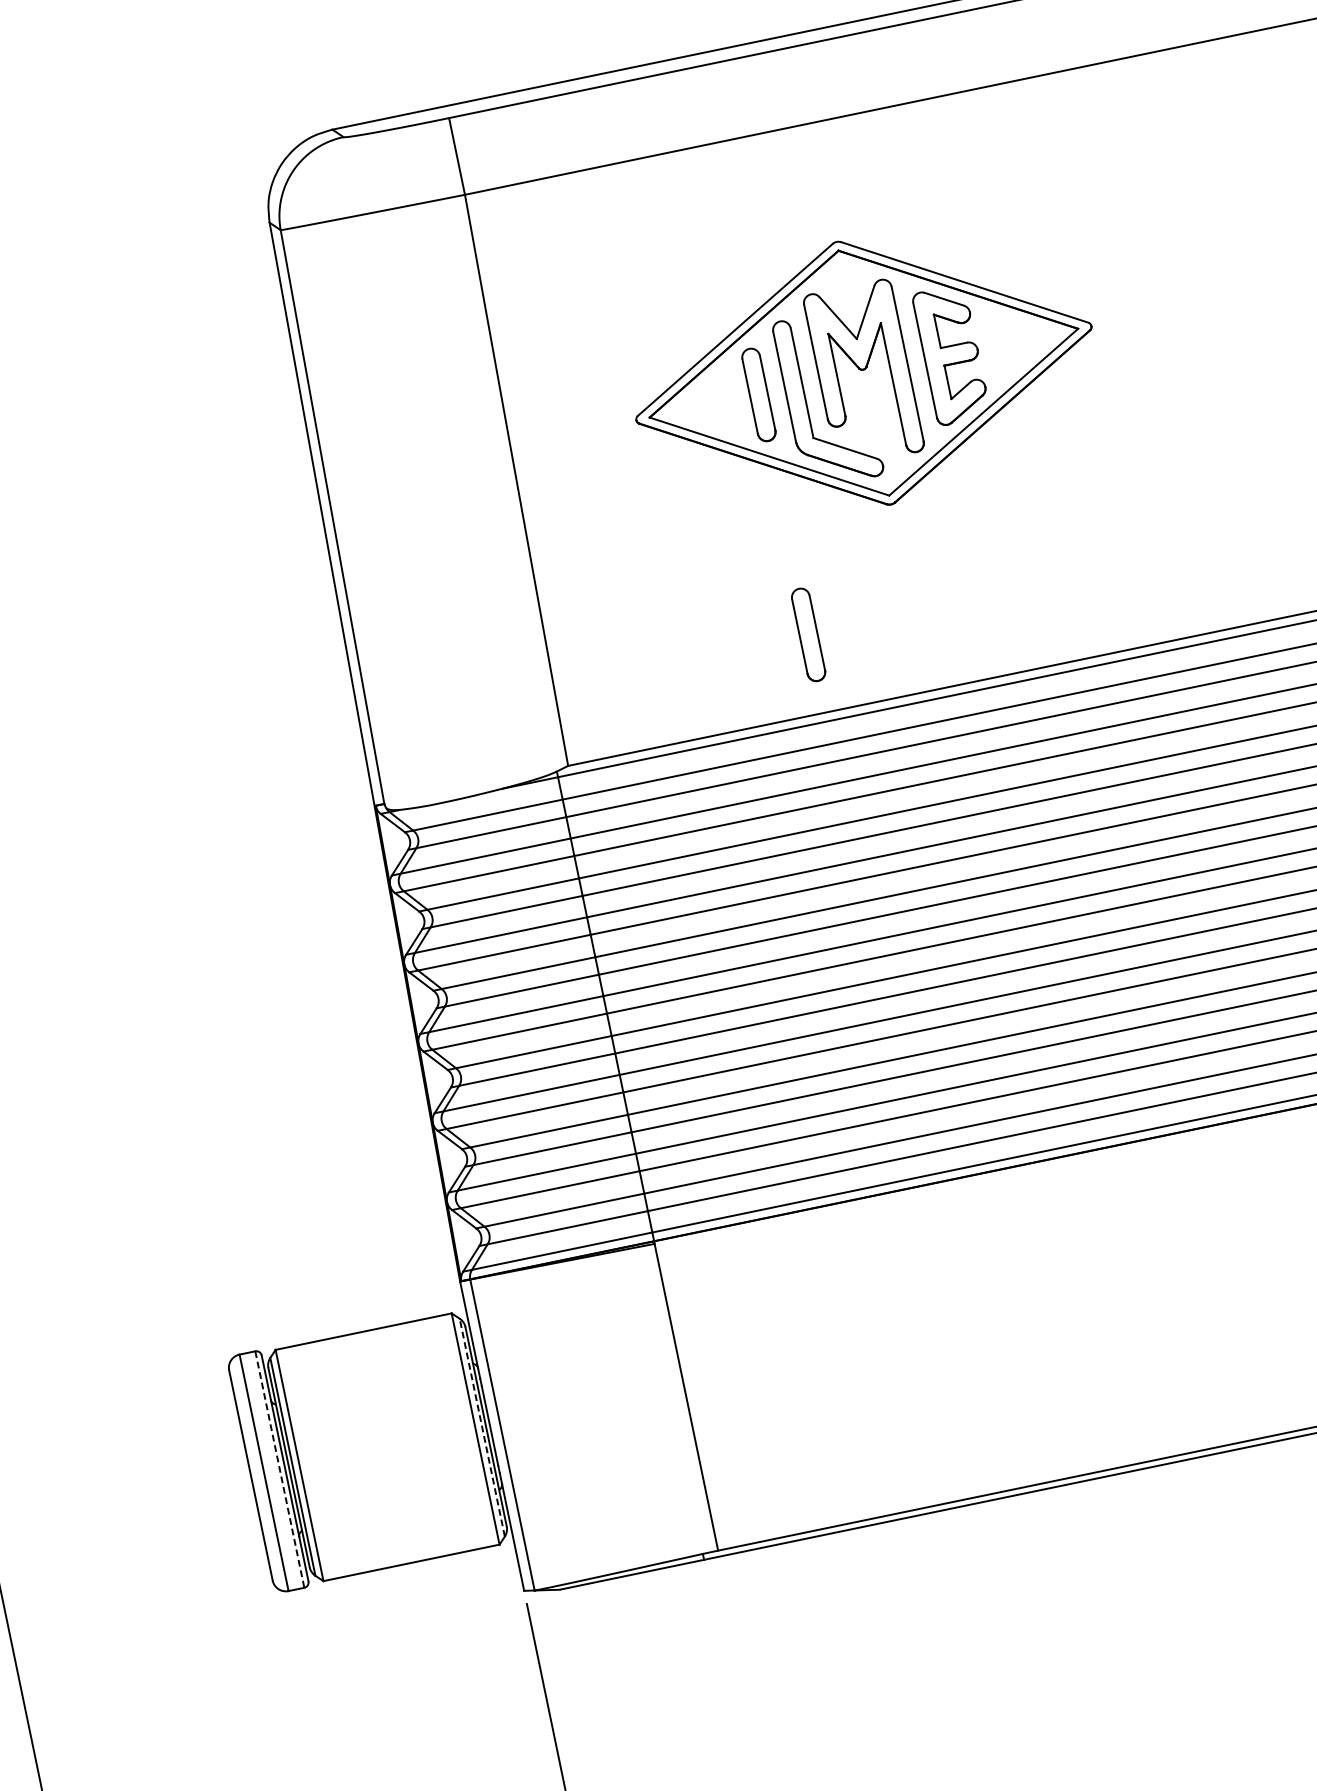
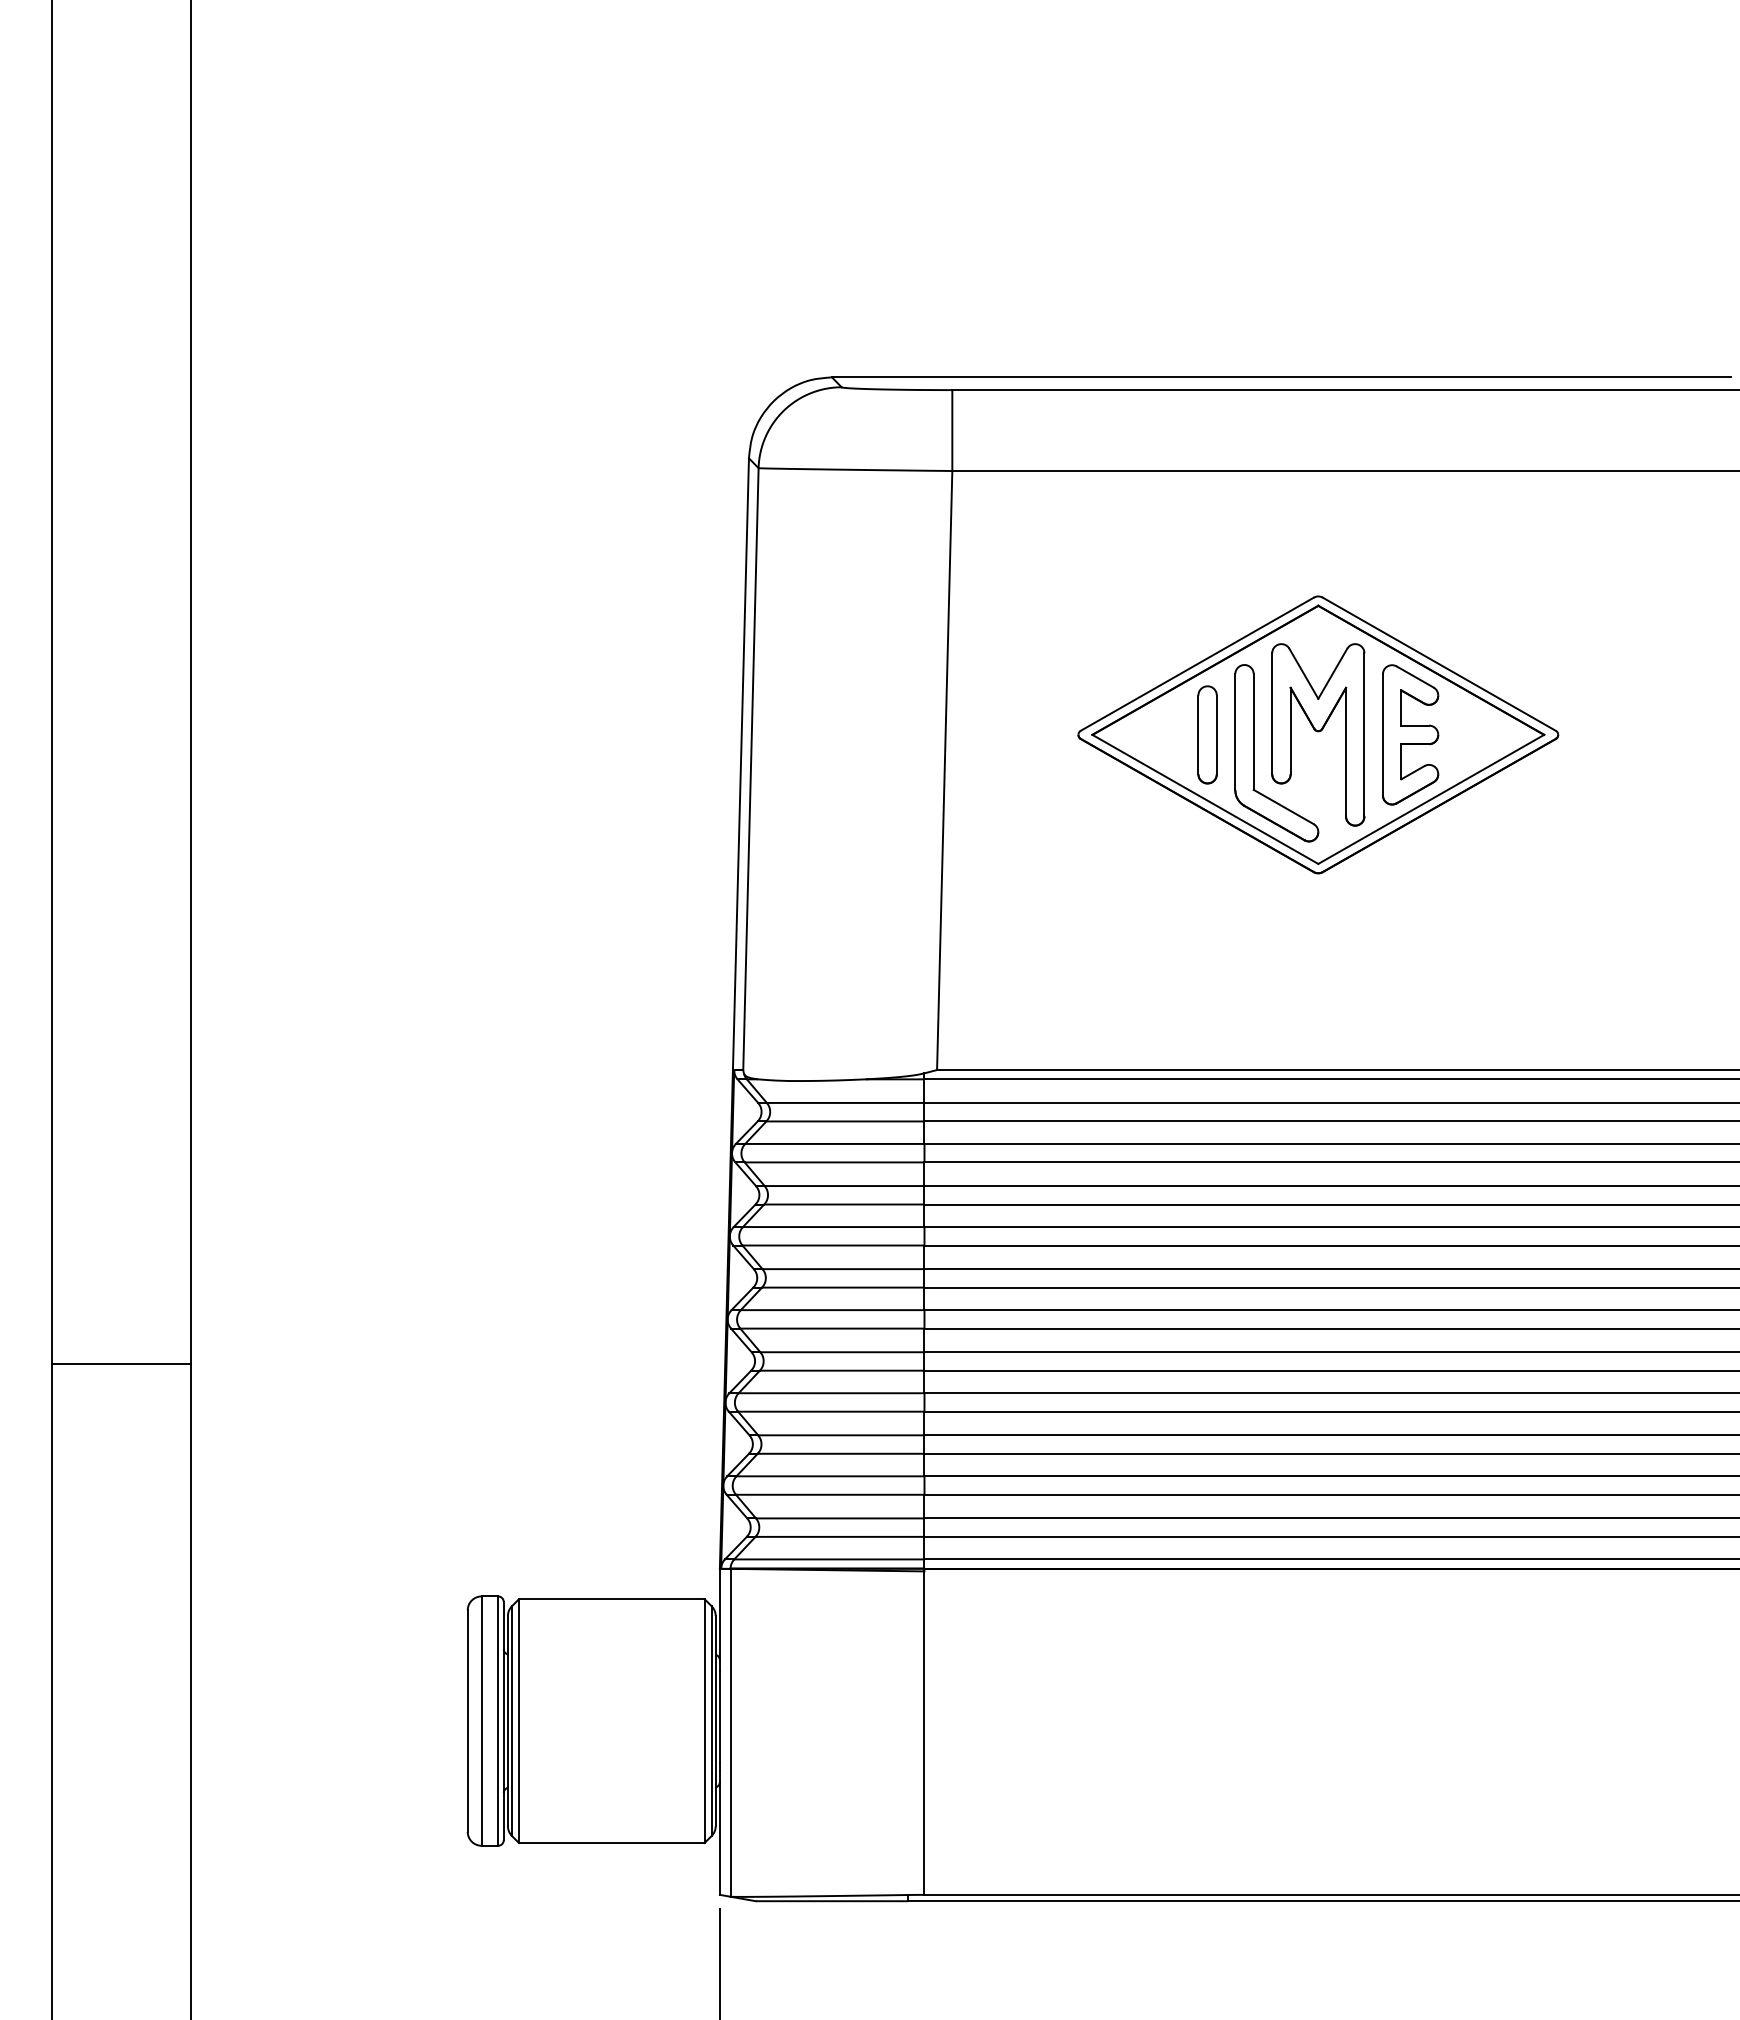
part: (808, 634) -> (1207, 987), removed
line: (482, 1428) -> (711, 1721), dashed -> solid
line: (280, 1469) -> (498, 1721), dashed -> solid

